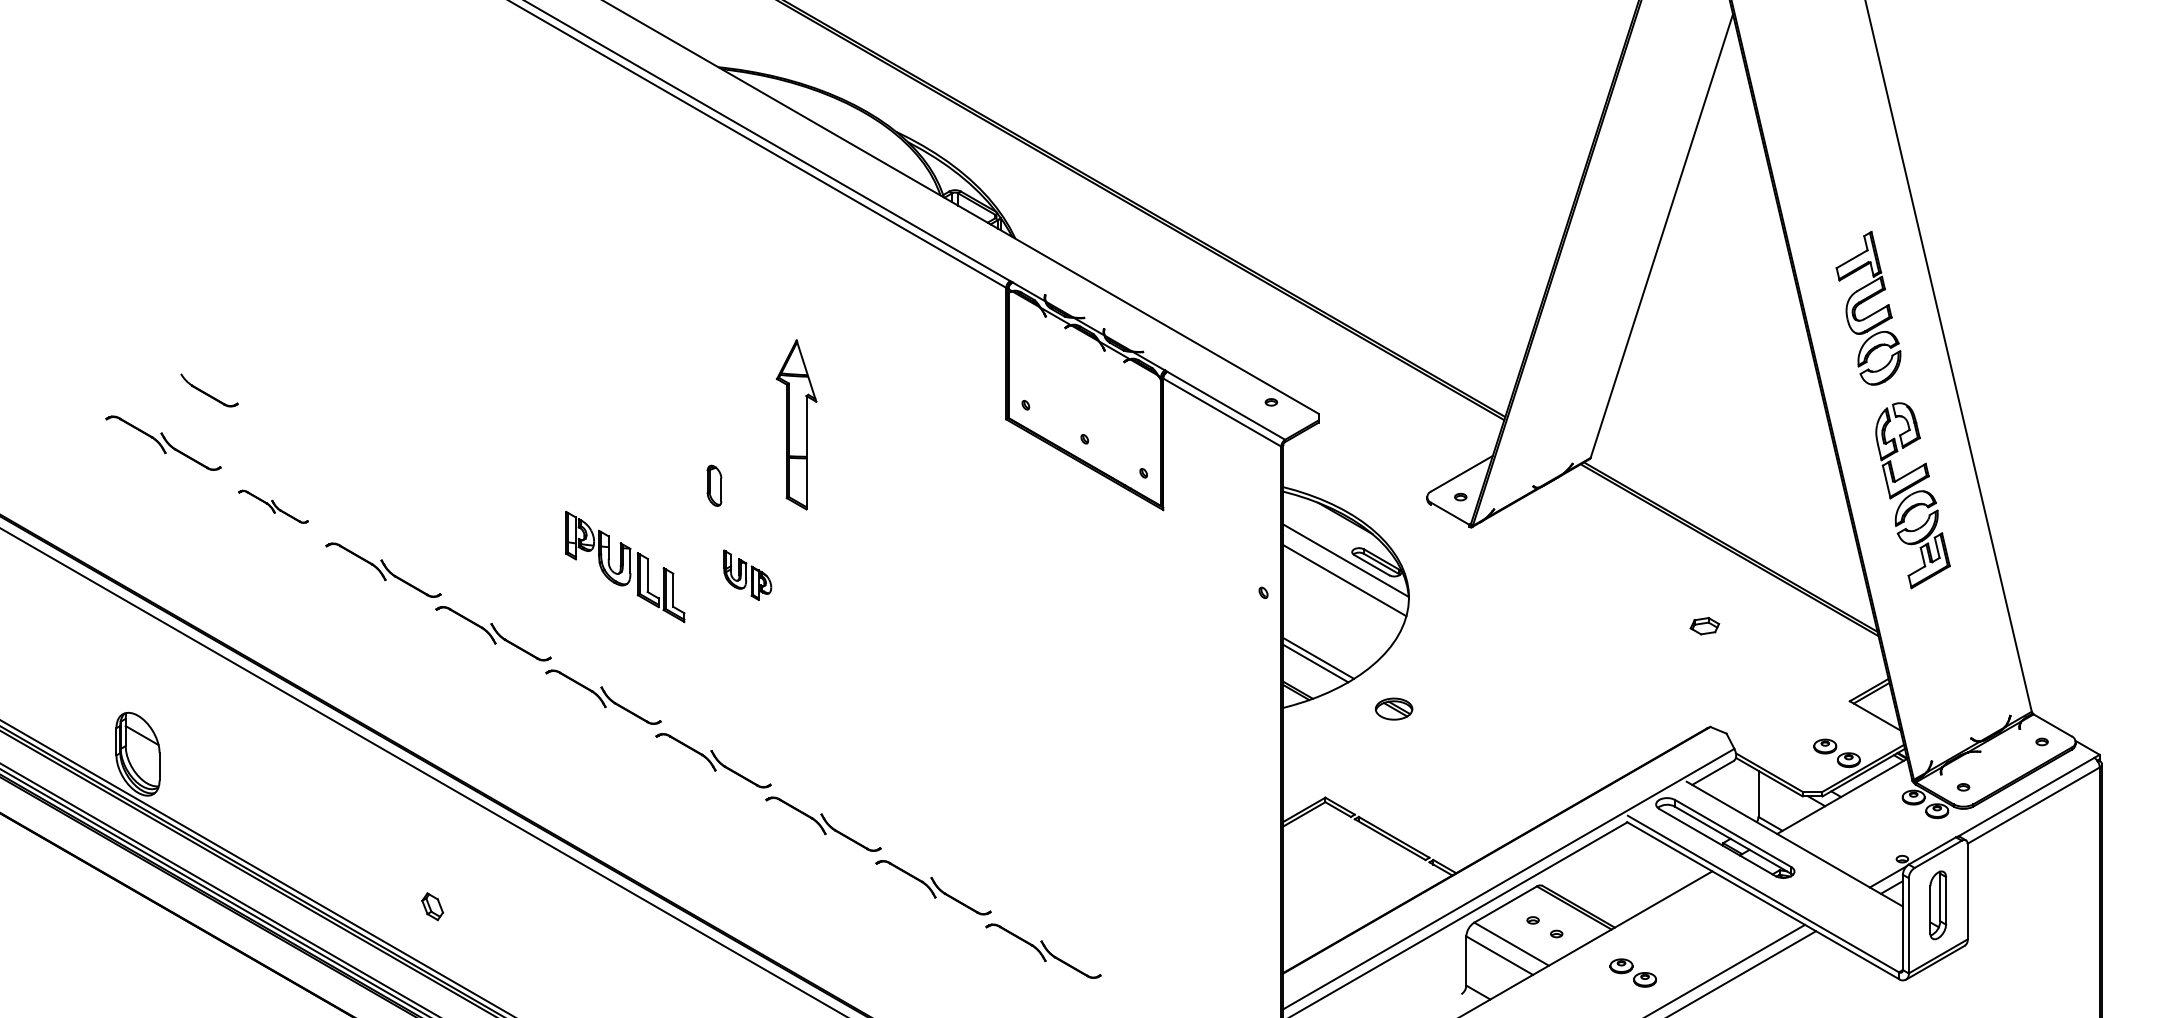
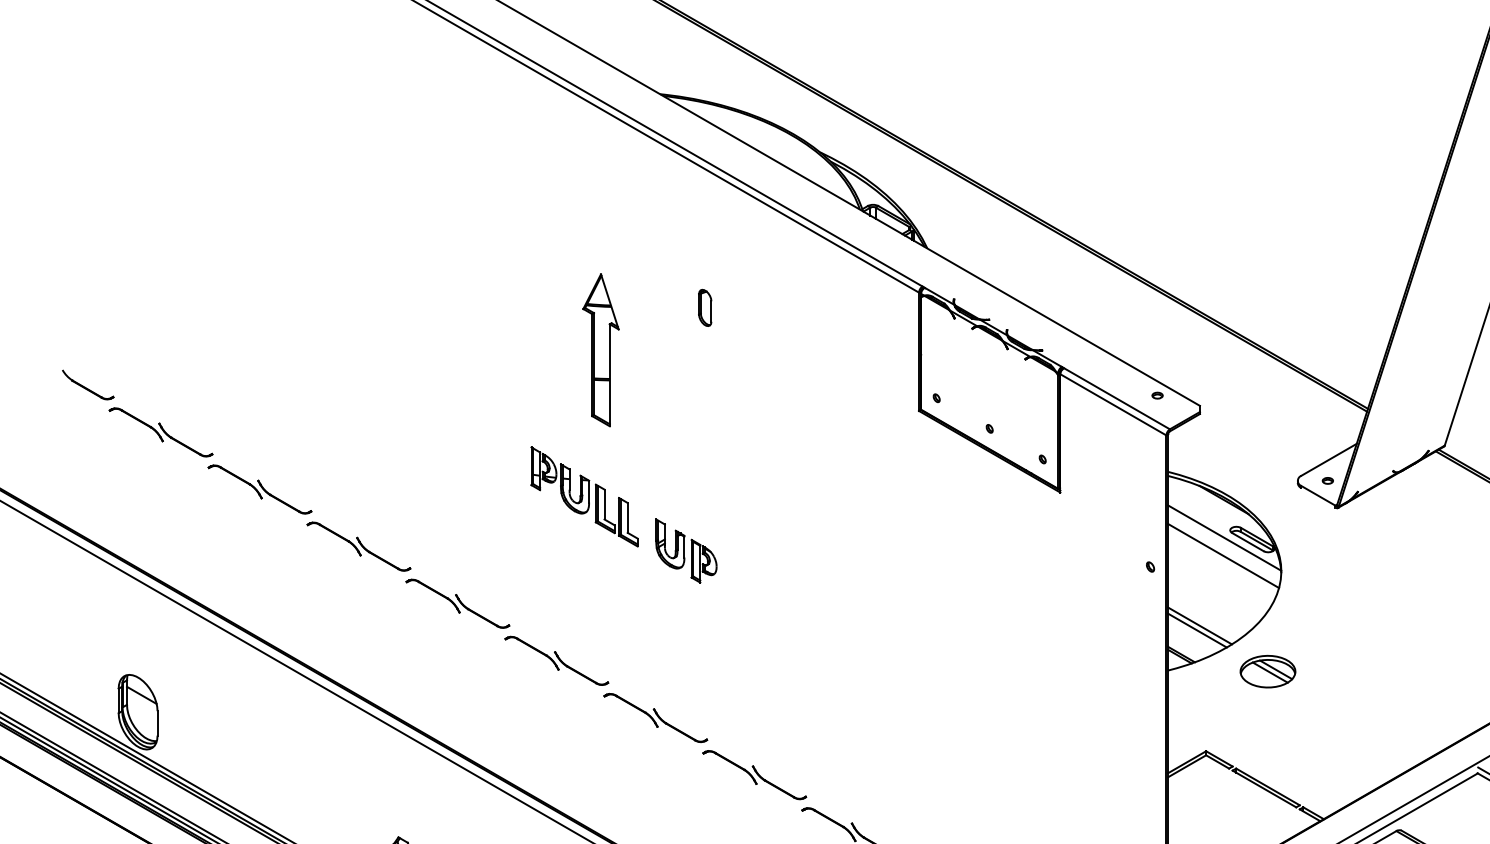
part: (209, 390) -> (88, 384), moved
part: (796, 424) -> (600, 349), moved
part: (714, 485) -> (705, 307), moved
part: (273, 506) -> (259, 489), size x1.67
part: (625, 566) -> (584, 496), moved
part: (747, 575) -> (686, 551), size x1.43
part: (1393, 708) -> (1267, 671), size x1.67

